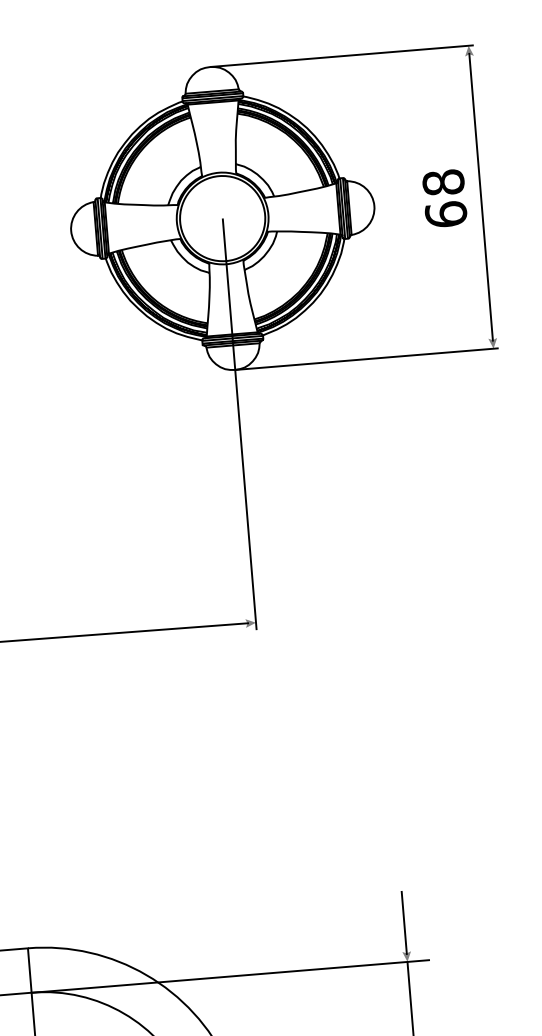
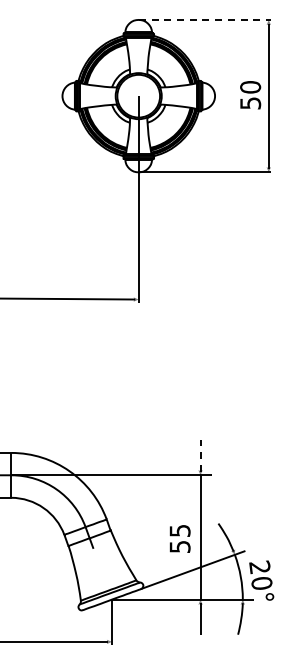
line: (342, 55) -> (205, 19), solid -> dashed
text: (444, 198) -> (250, 95), 68 -> 50
line: (404, 922) -> (200, 455), solid -> dashed

